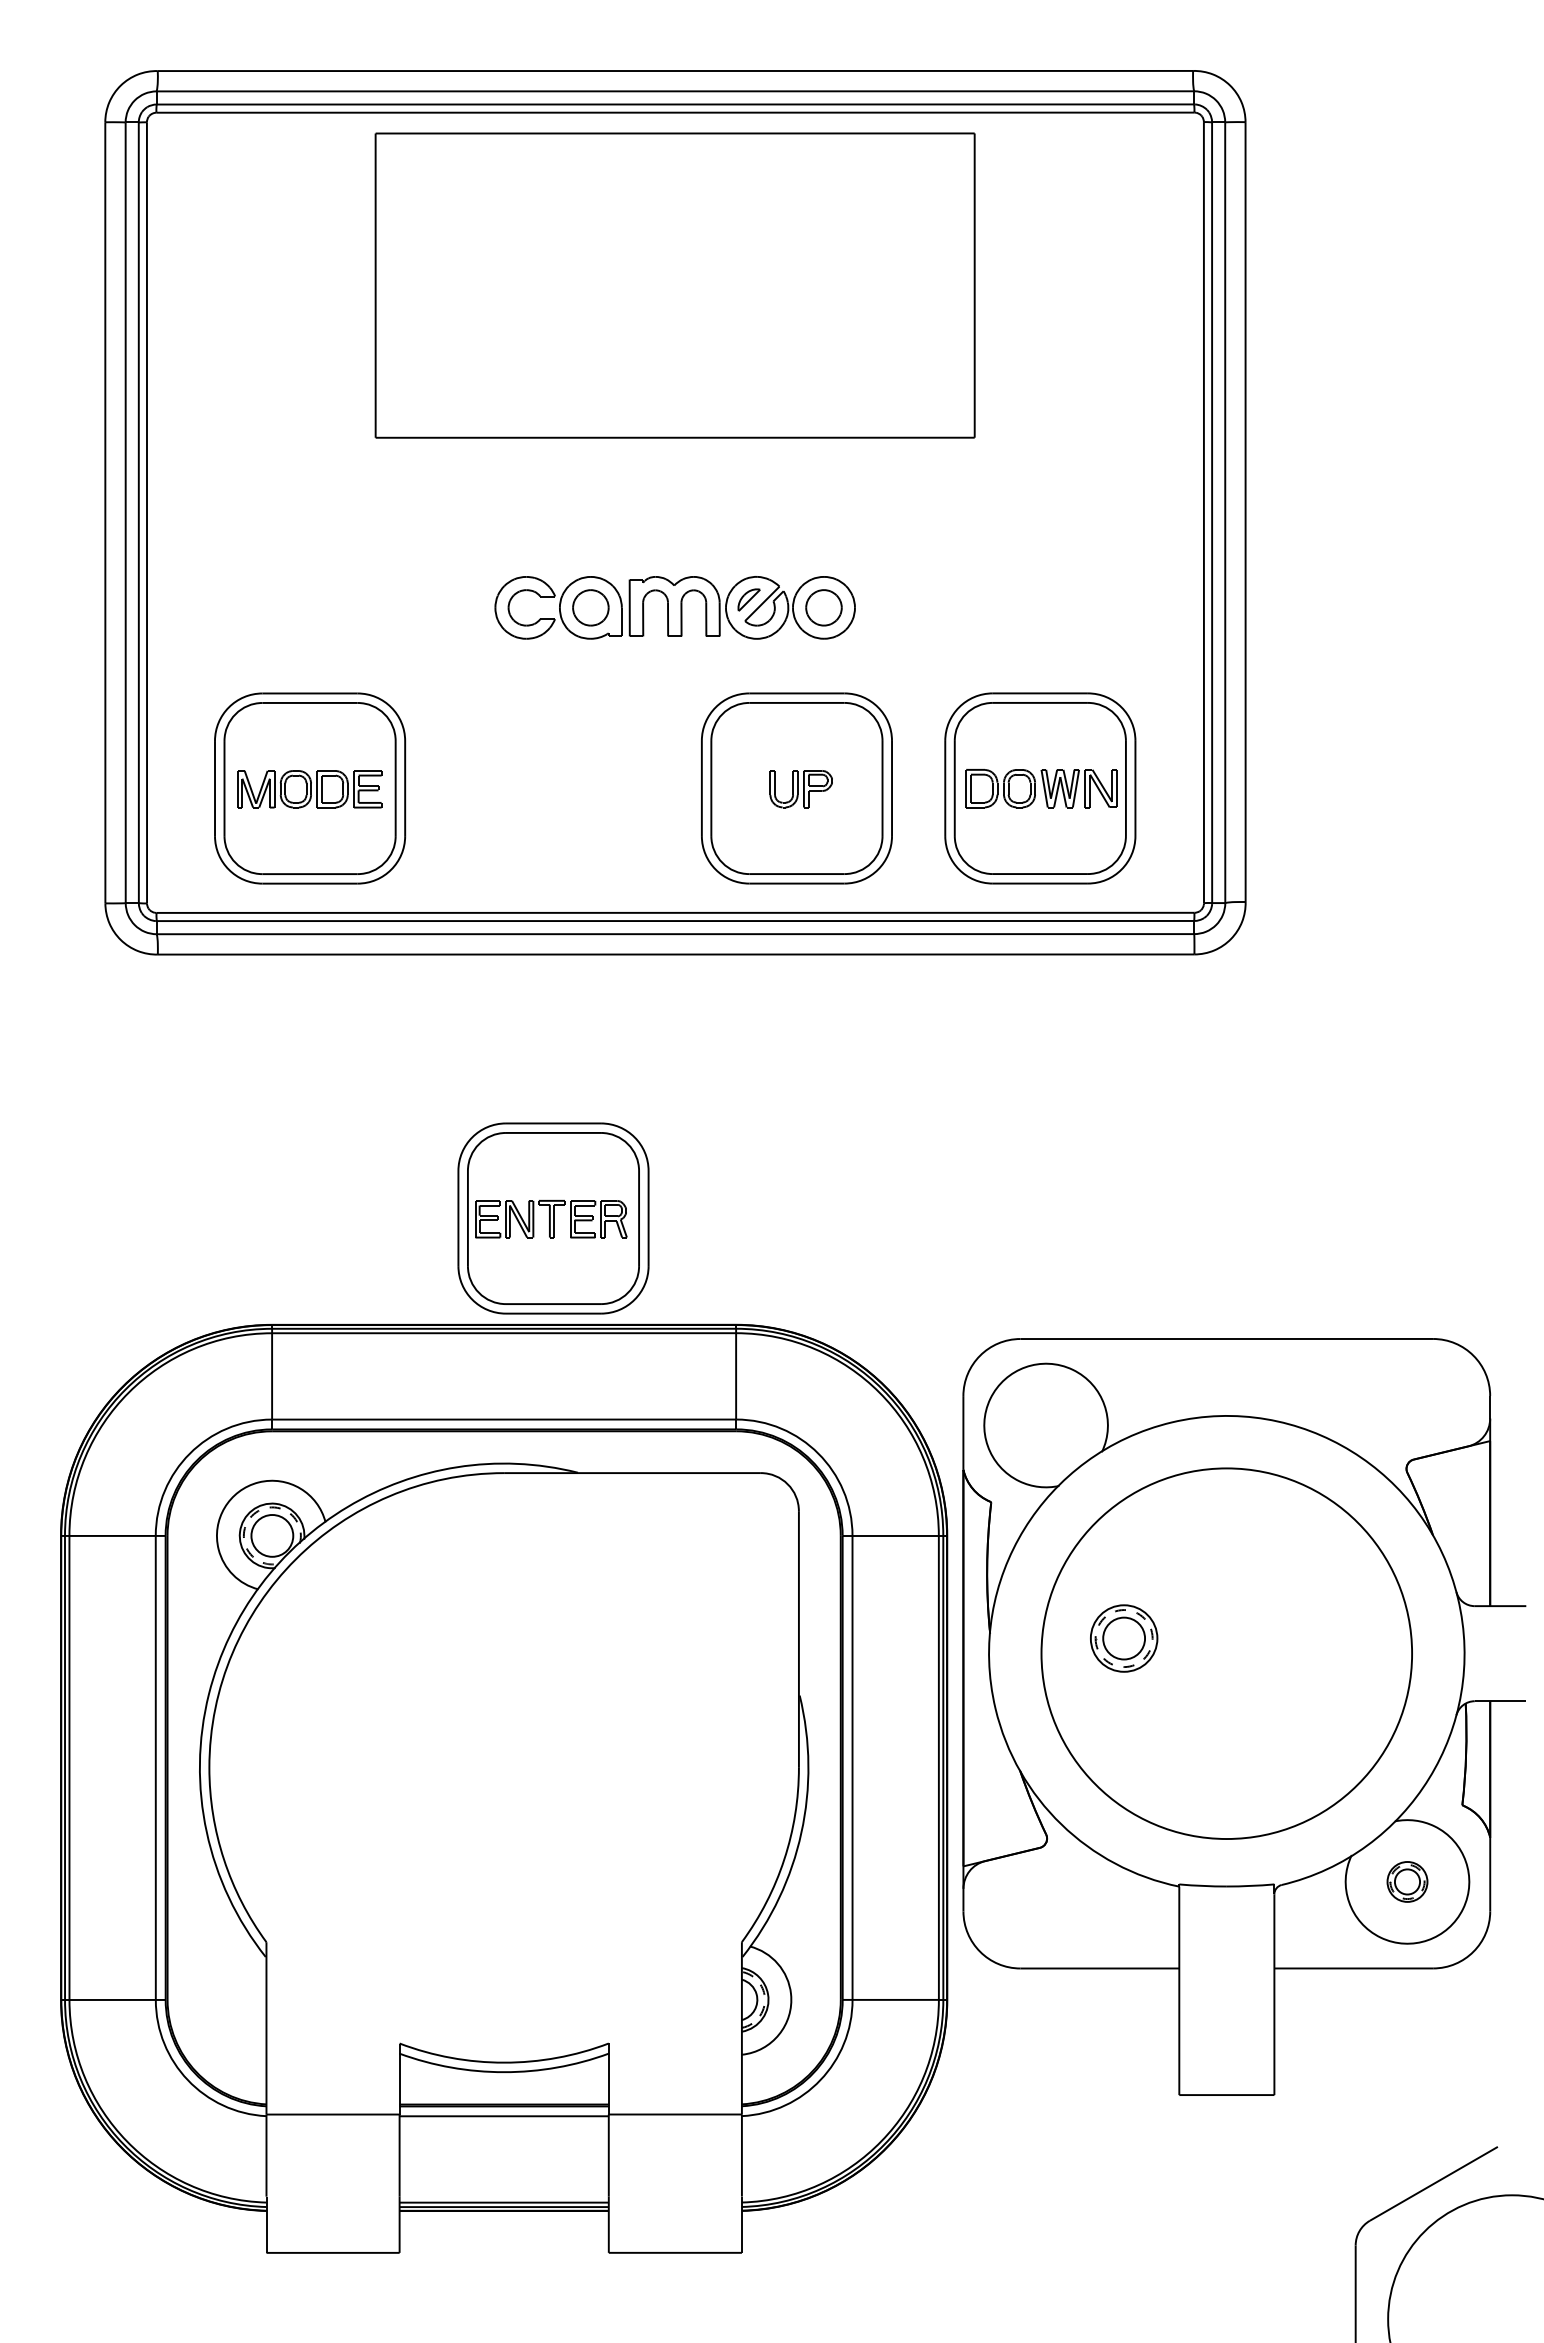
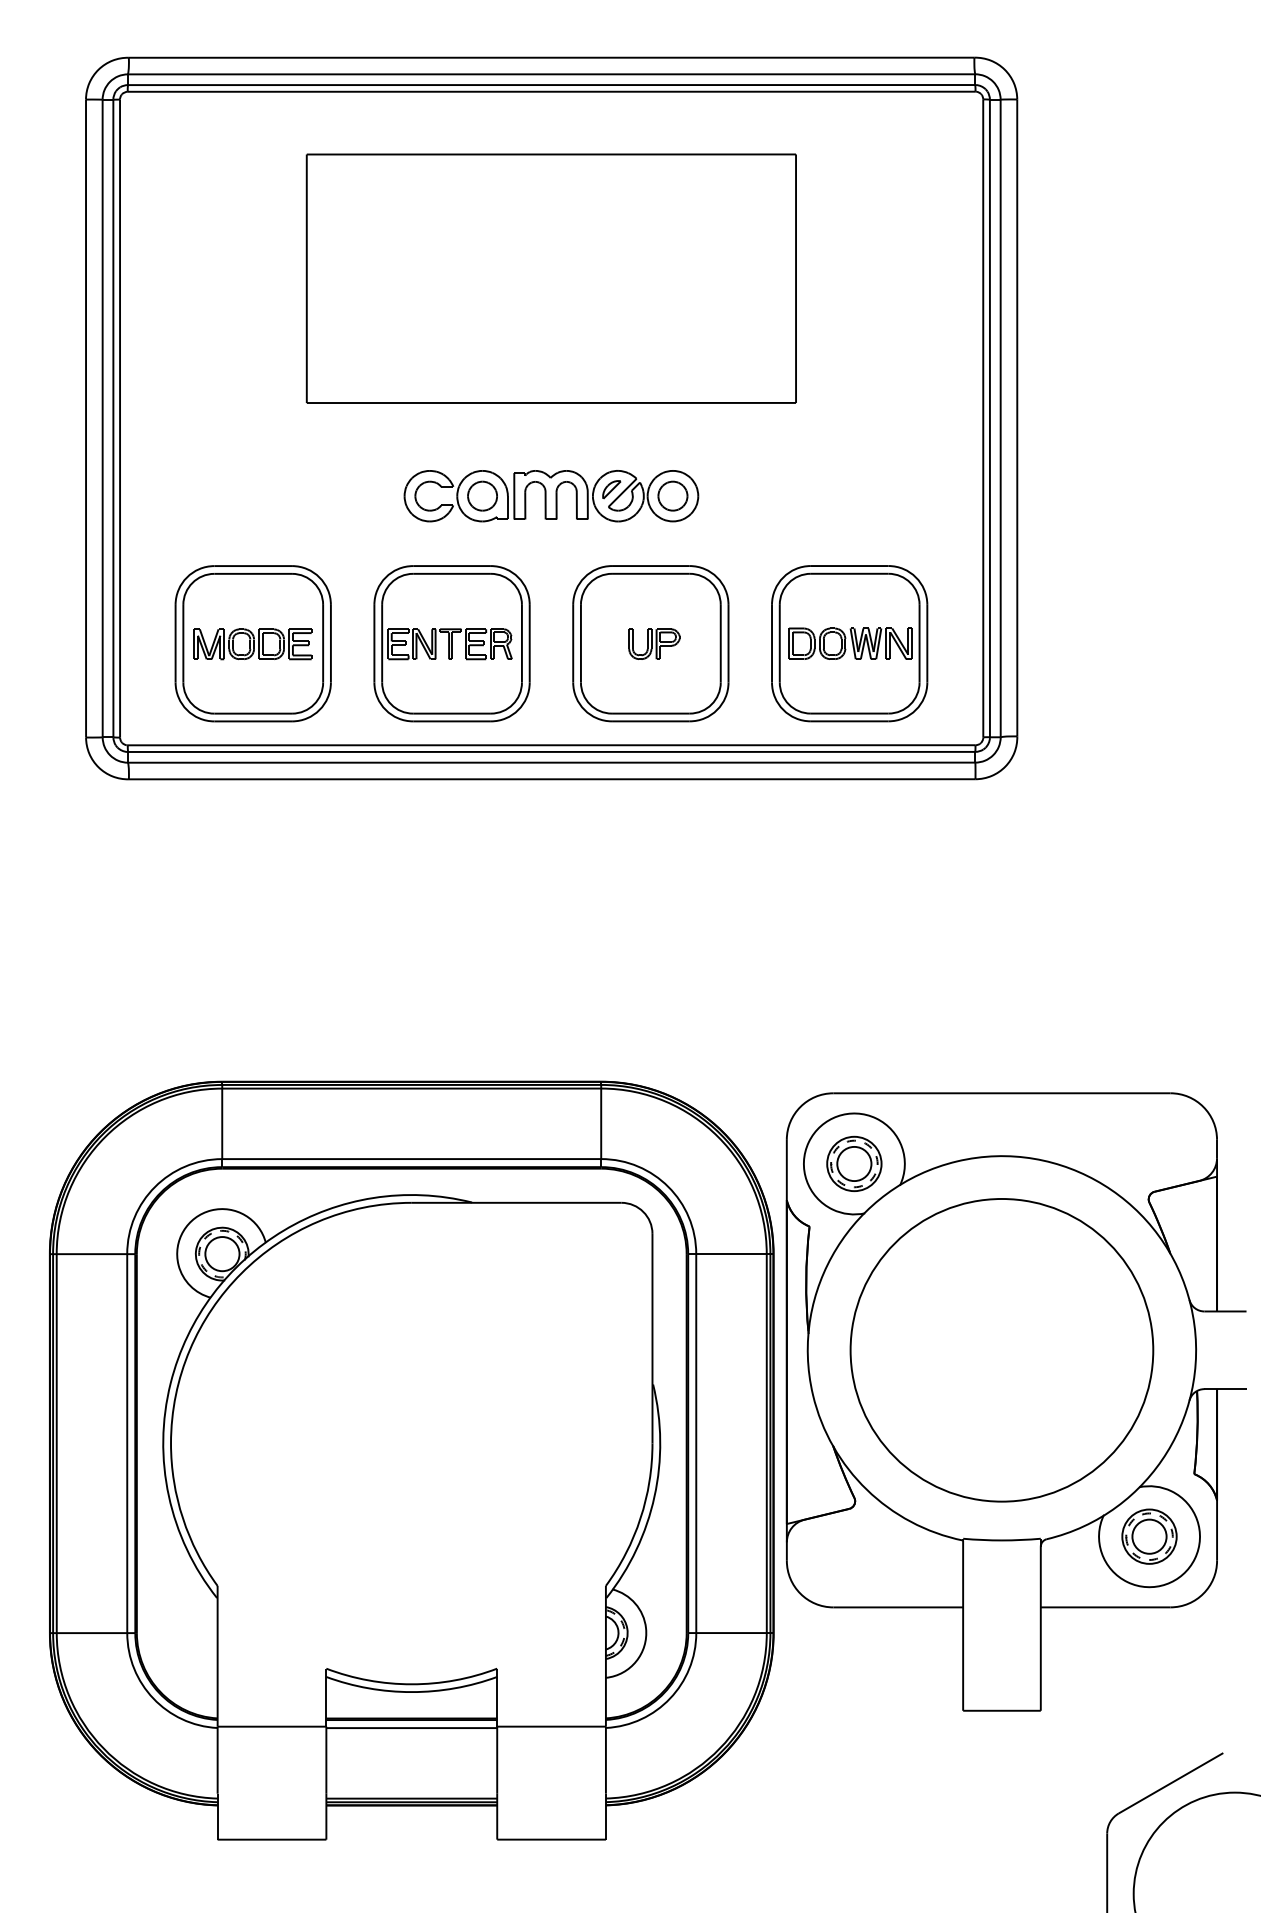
part: (674, 285) -> (550, 278), moved
part: (553, 1218) -> (452, 643), moved
part: (1124, 1638) -> (854, 1163), moved
part: (1407, 1881) -> (1149, 1536), size x1.67

